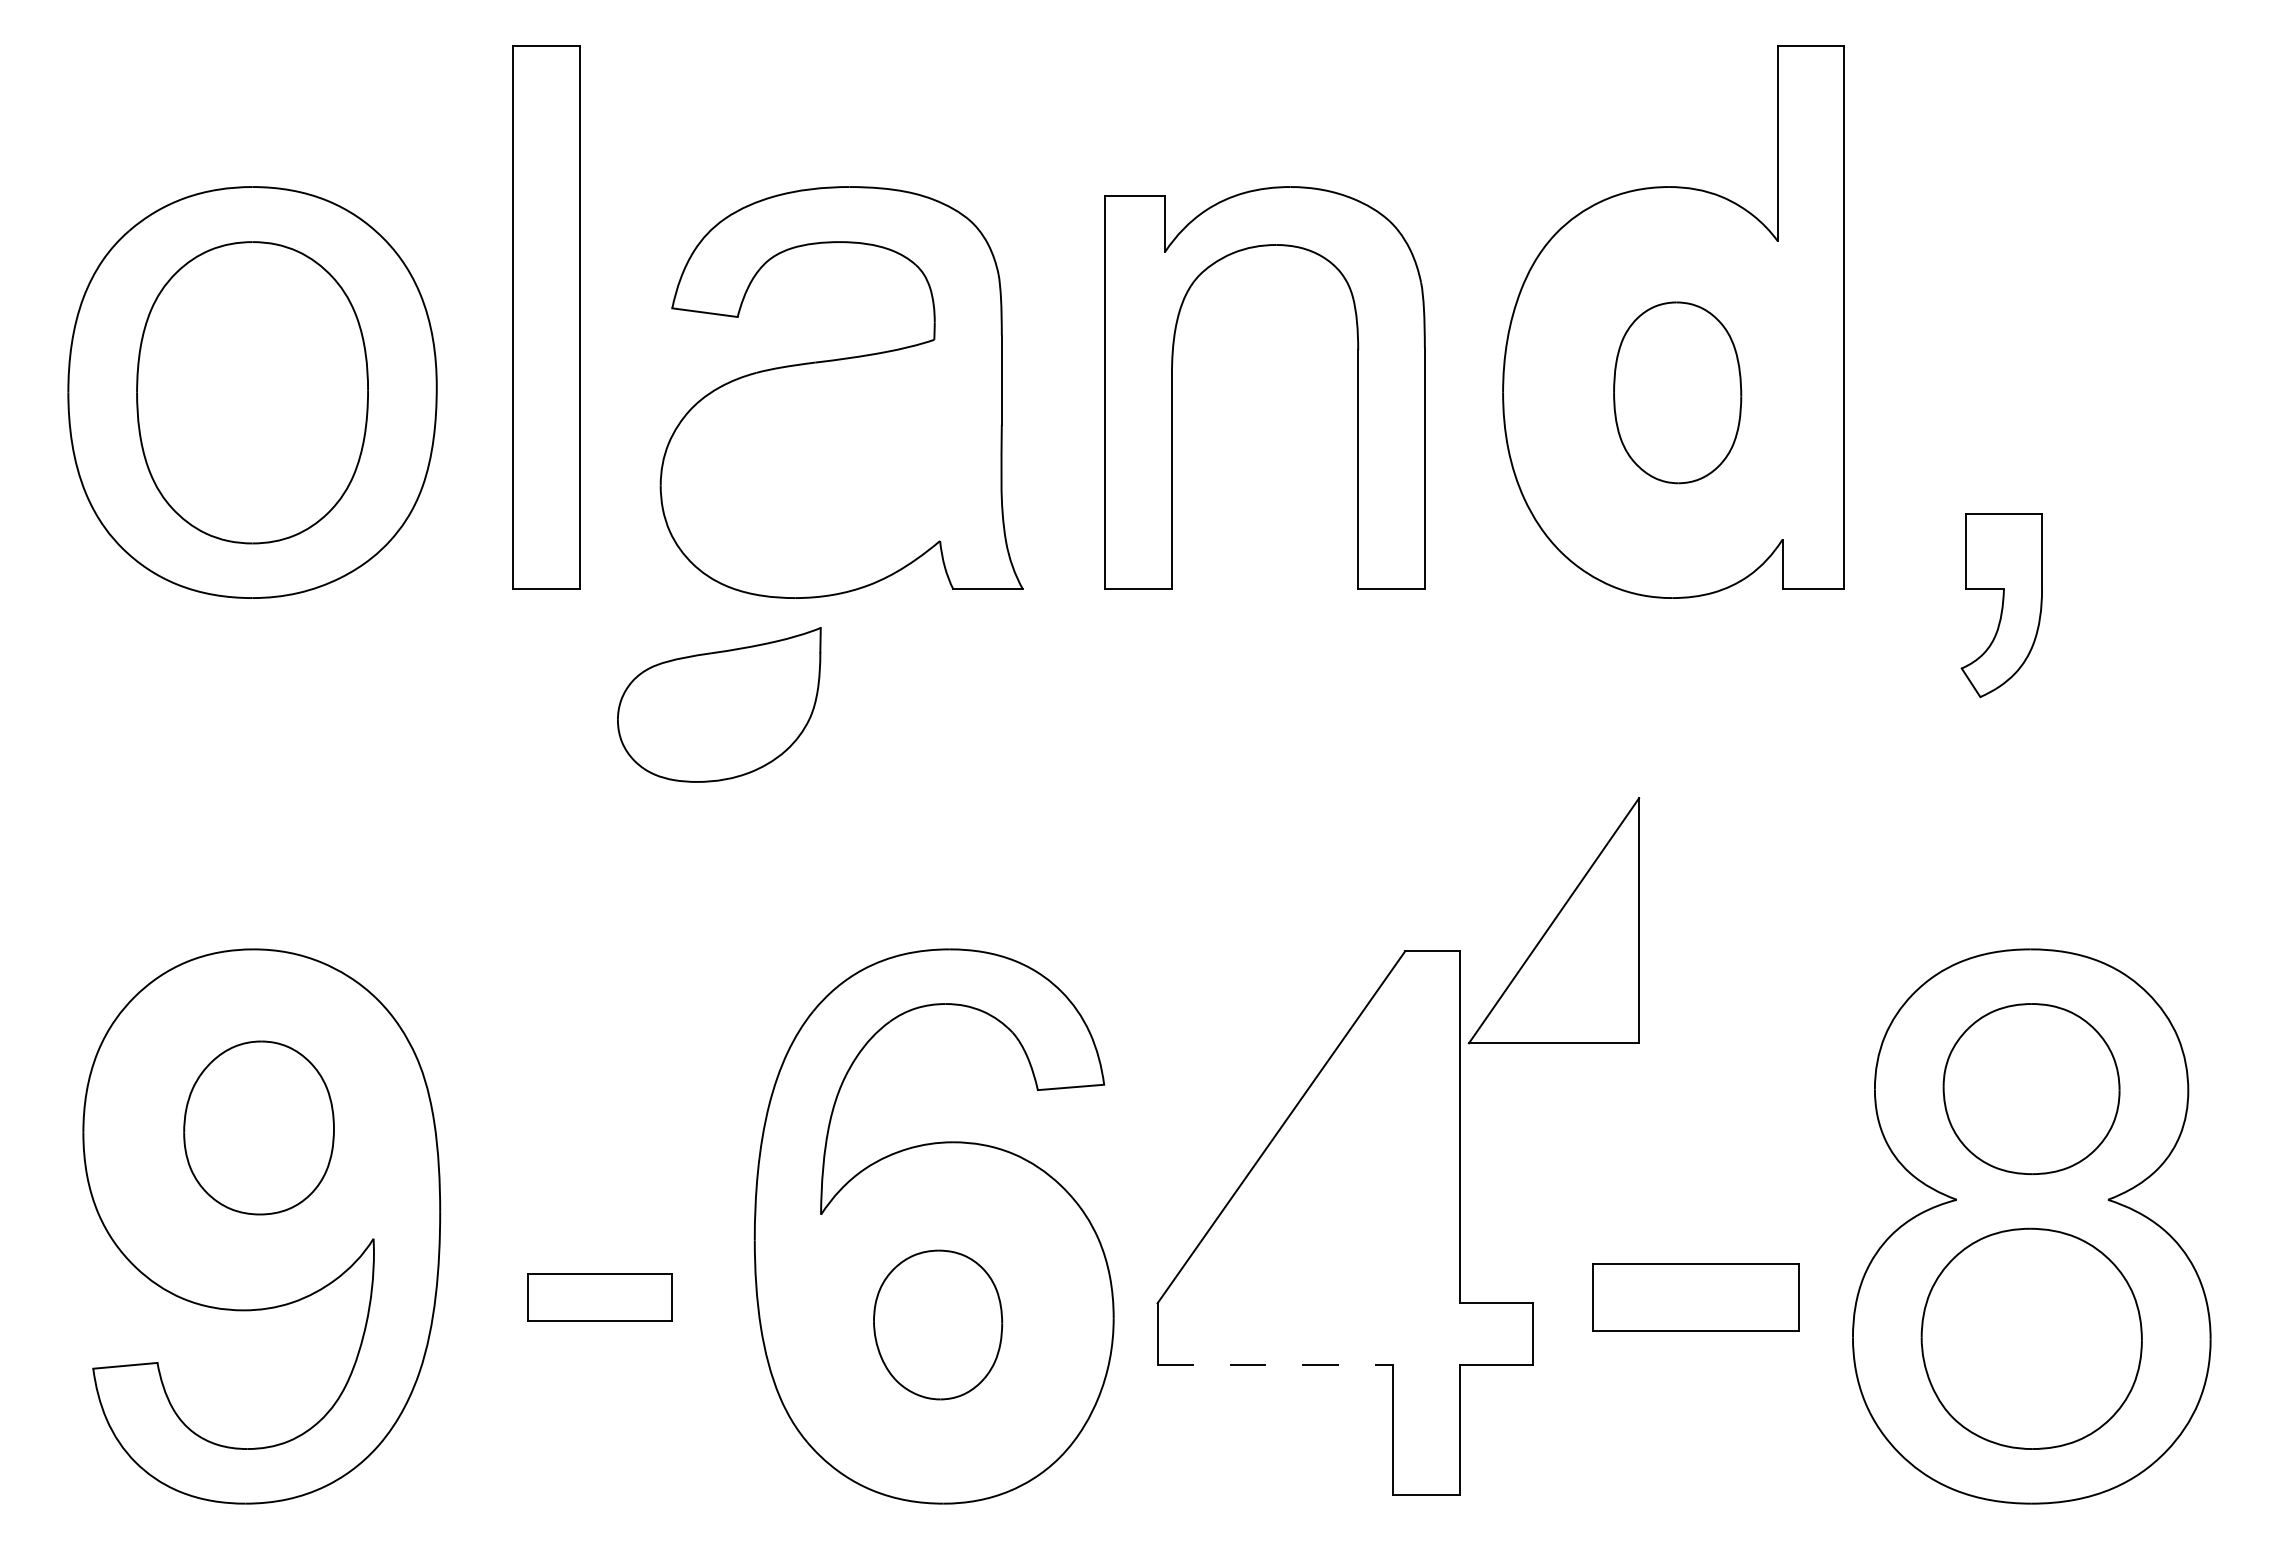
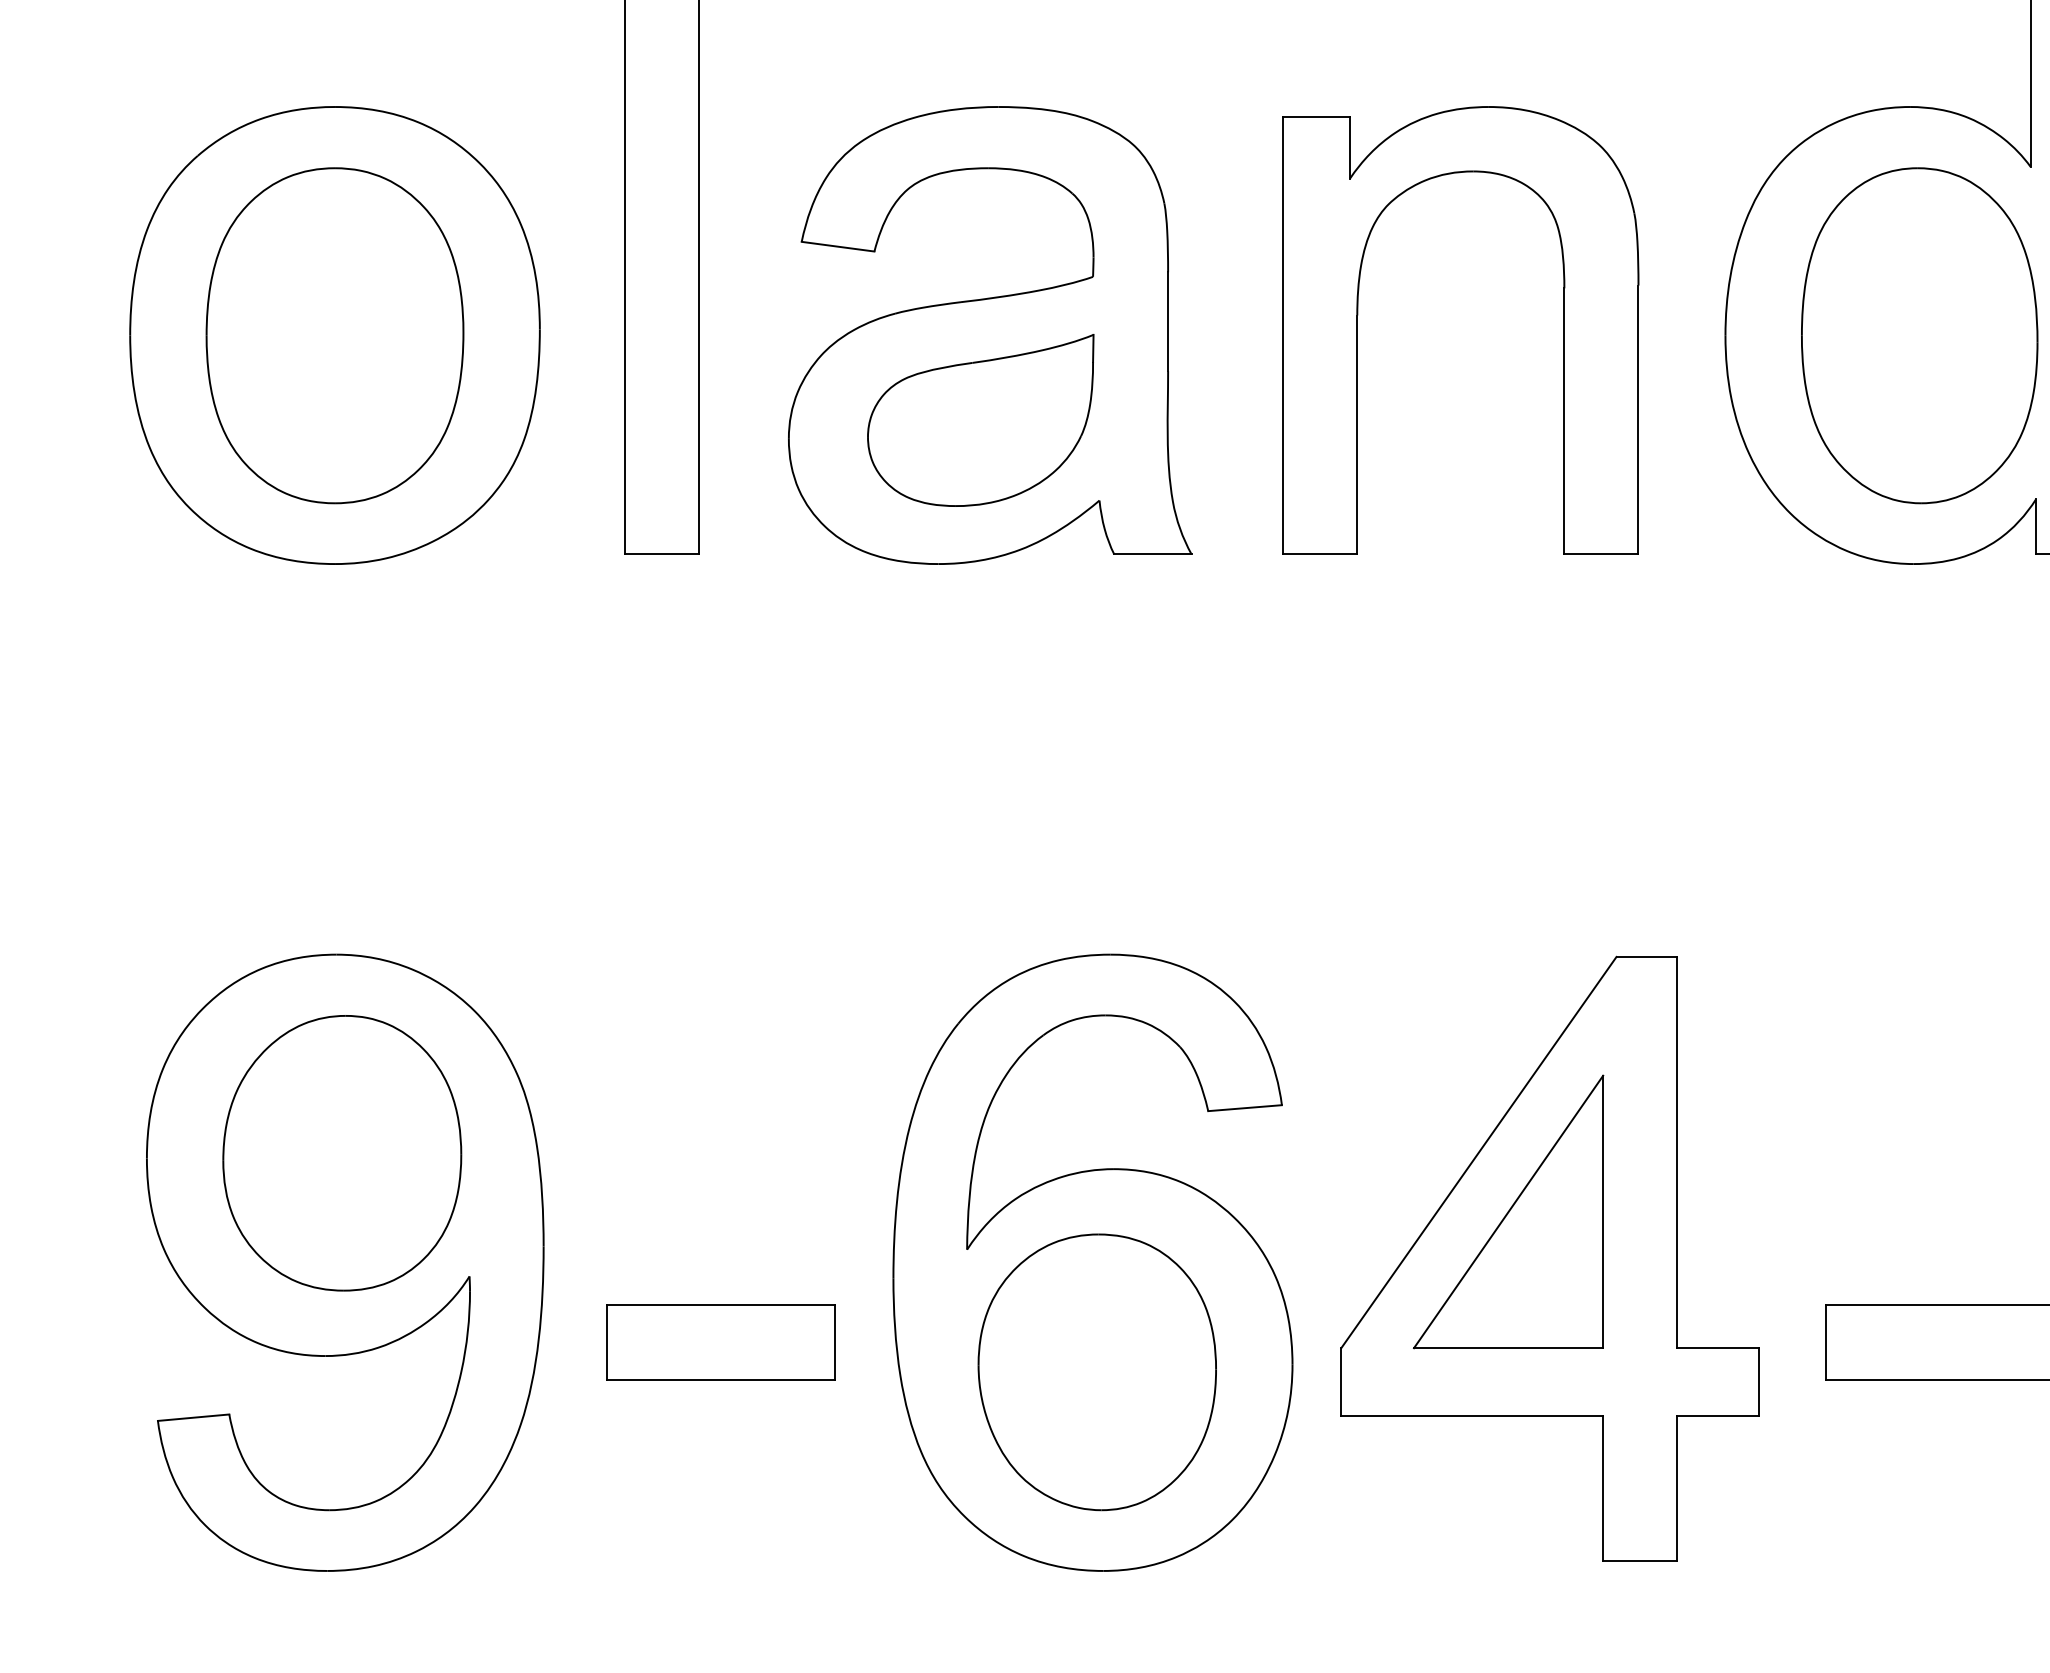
part: (1677, 392) -> (1919, 335), size x1.67
part: (719, 704) -> (980, 419), moved
part: (1553, 920) -> (1507, 1211), moved
part: (258, 1127) -> (341, 1152), size x1.43
part: (599, 1297) -> (720, 1341), size x1.43
part: (937, 1324) -> (1096, 1371), size x1.67
line: (1275, 1364) -> (1472, 1416), dashed -> solid

